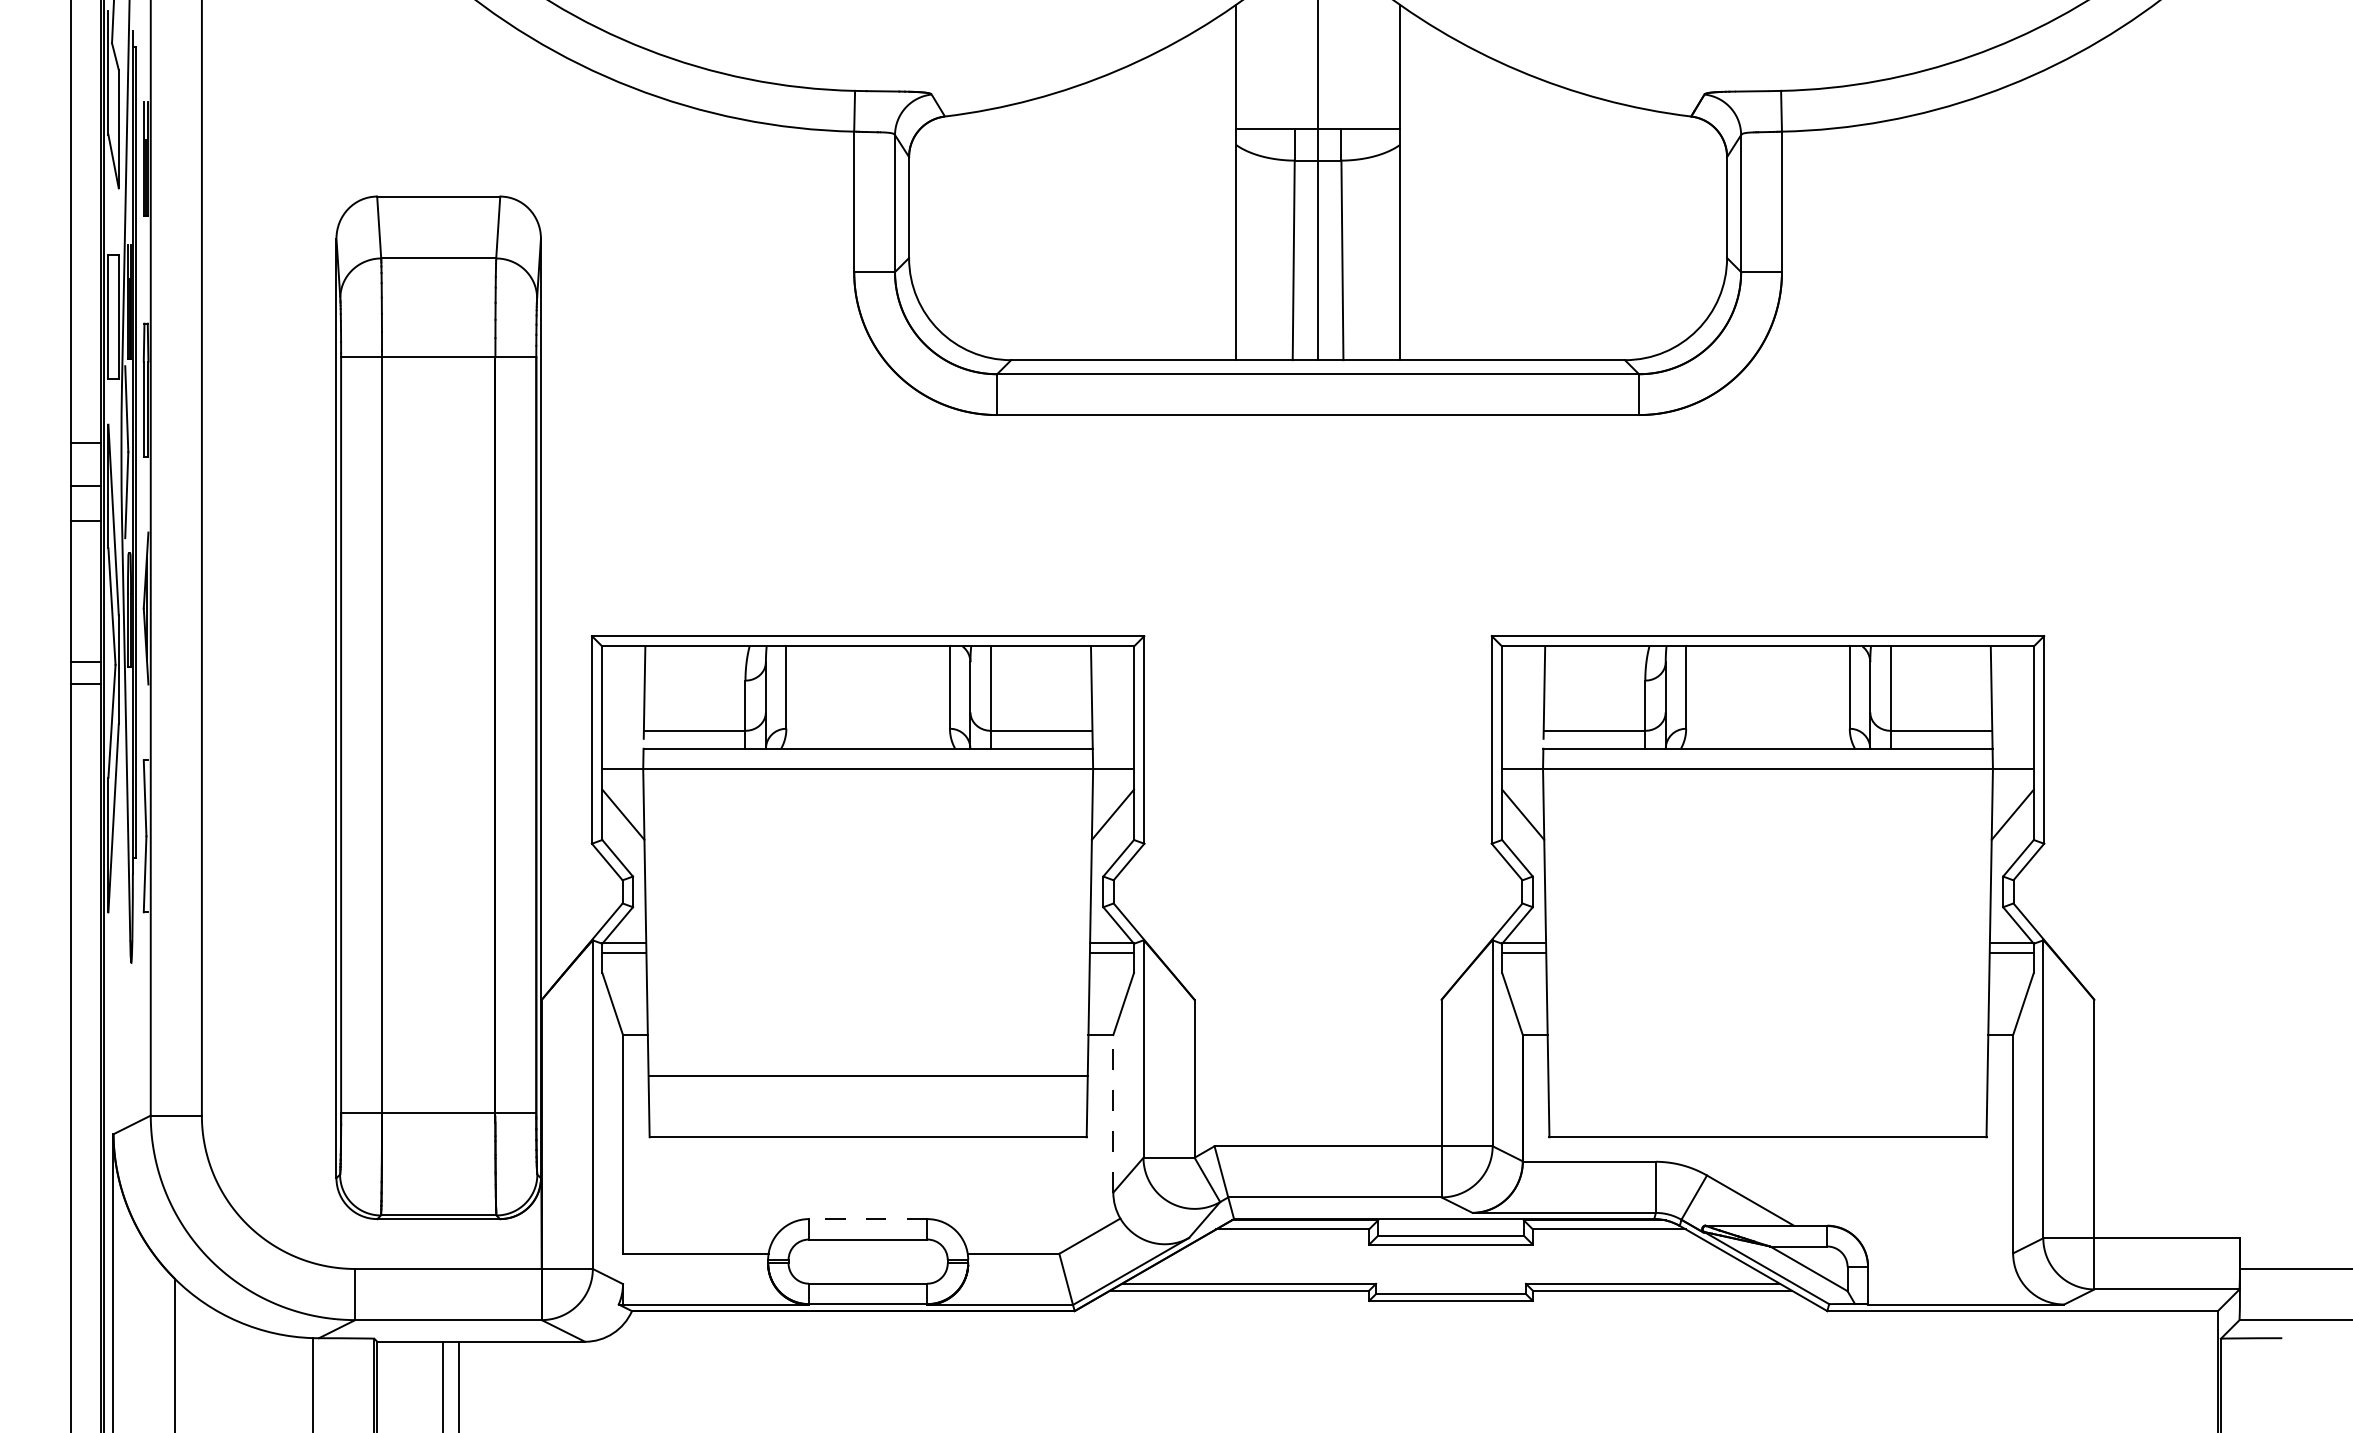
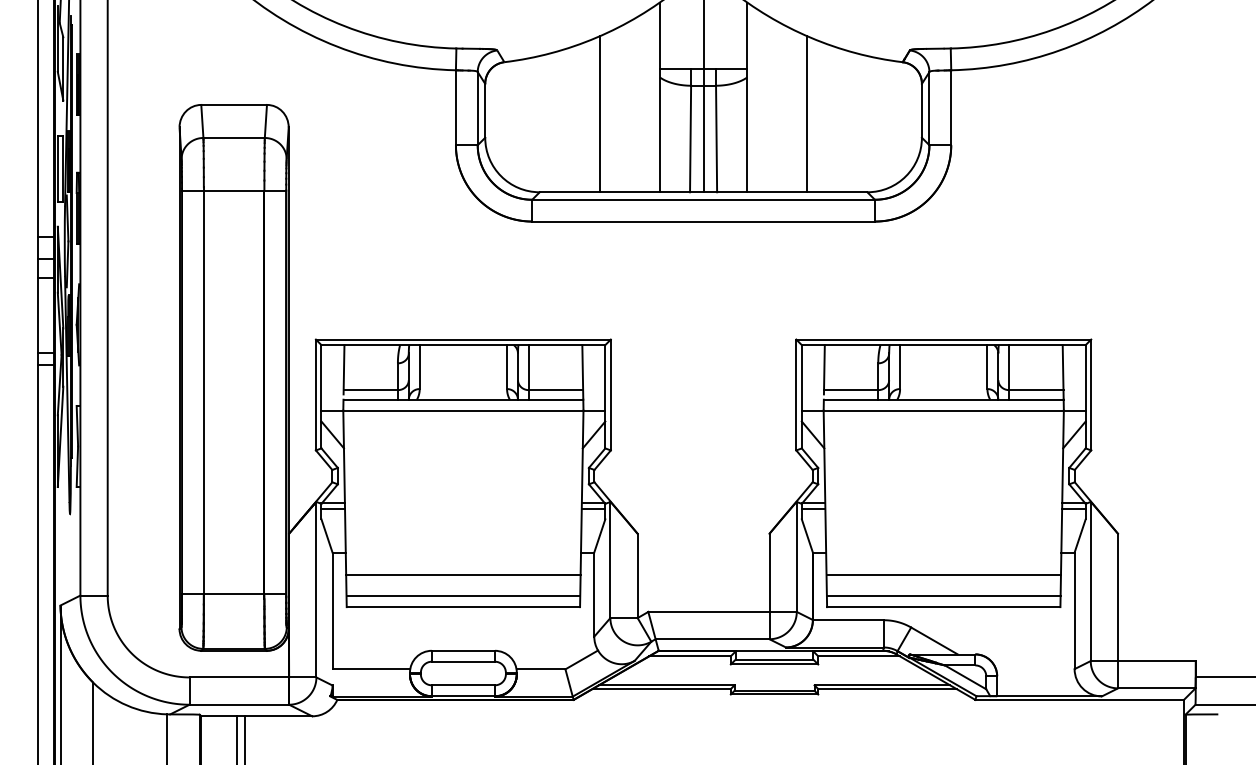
line: (1123, 214) -> (599, 114), added
line: (1512, 214) -> (807, 114), added
line: (1767, 1076) -> (943, 574), added
line: (1113, 1113) -> (594, 594), dashed -> solid
line: (868, 1117) -> (463, 596), added
line: (1767, 1117) -> (943, 596), added
line: (868, 1218) -> (463, 650), dashed -> solid

